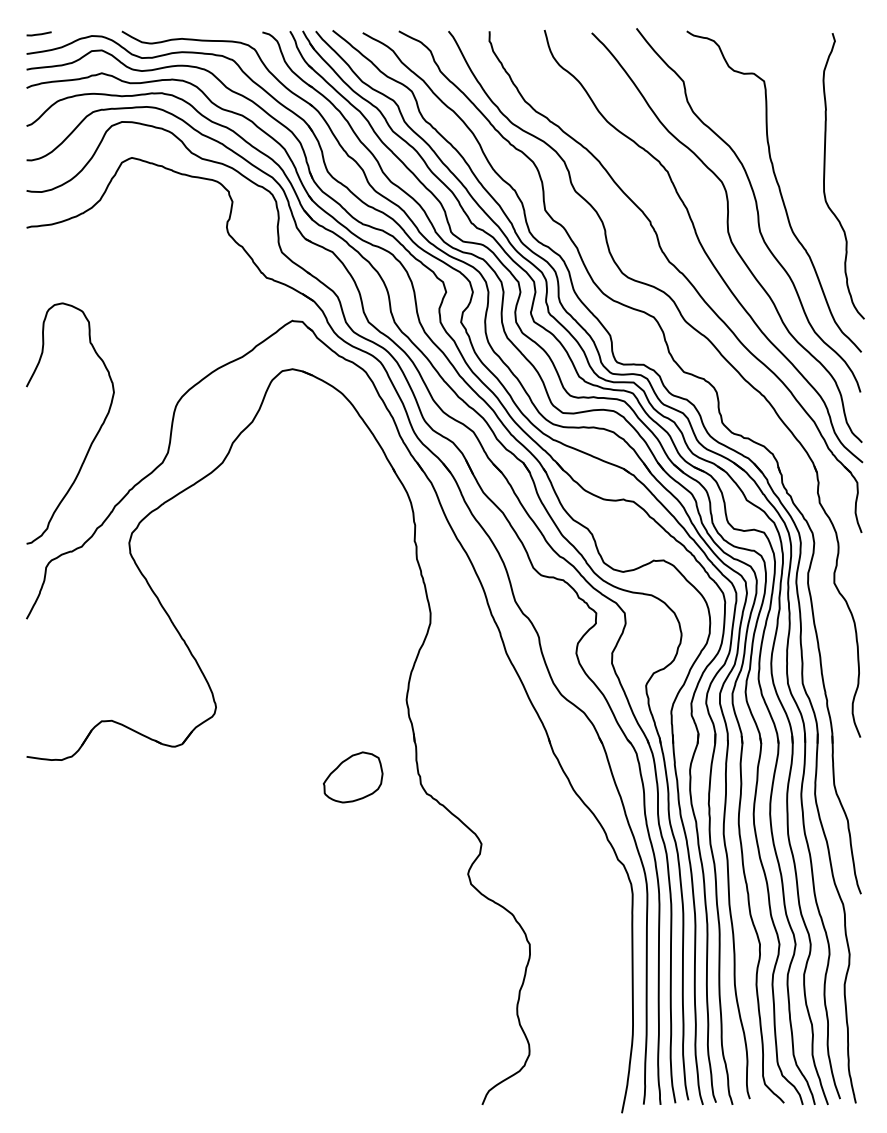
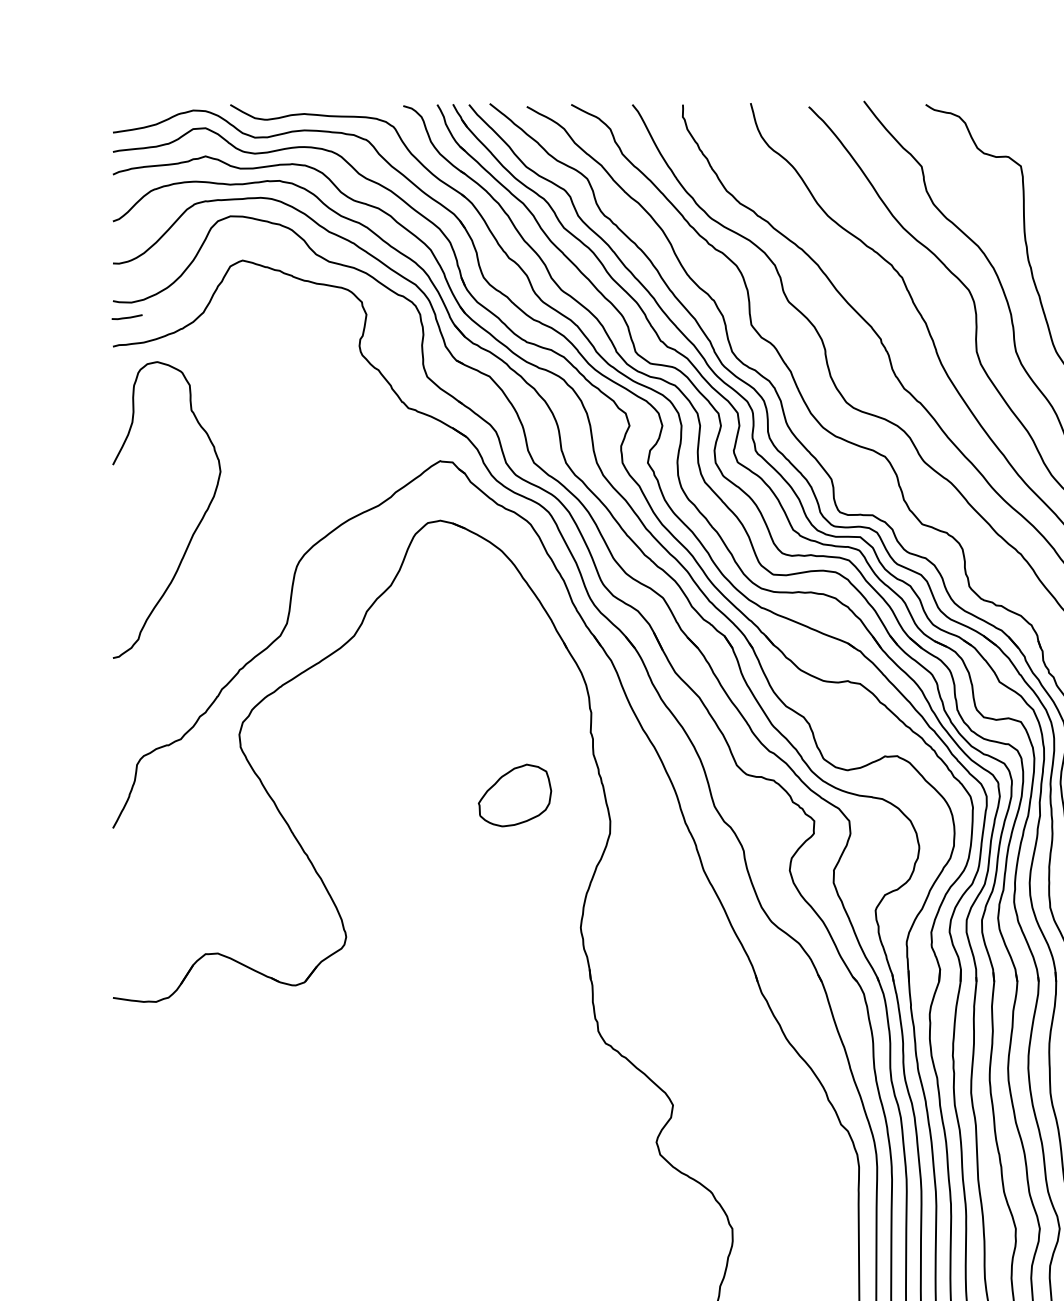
line: (38, 33) -> (126, 316), moved
curve: (94, 436) -> (196, 525), moved
part: (352, 777) -> (514, 795), moved

